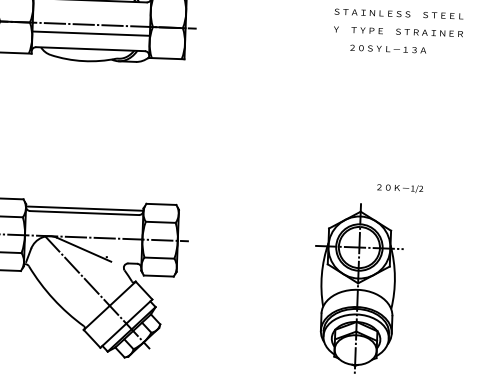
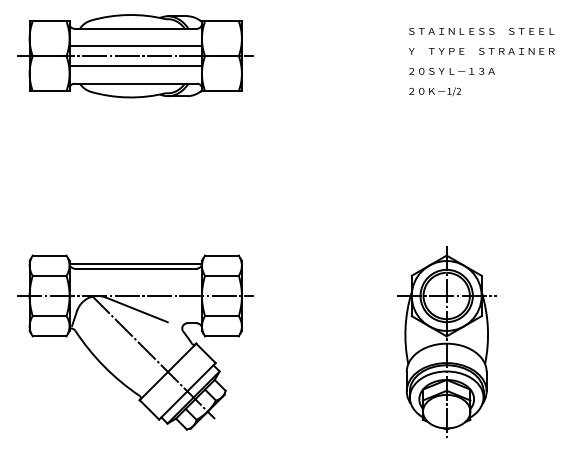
line: (91, 16) -> (135, 46), added
text: (387, 48) -> (451, 70), moved
text: (400, 188) -> (435, 91), moved

